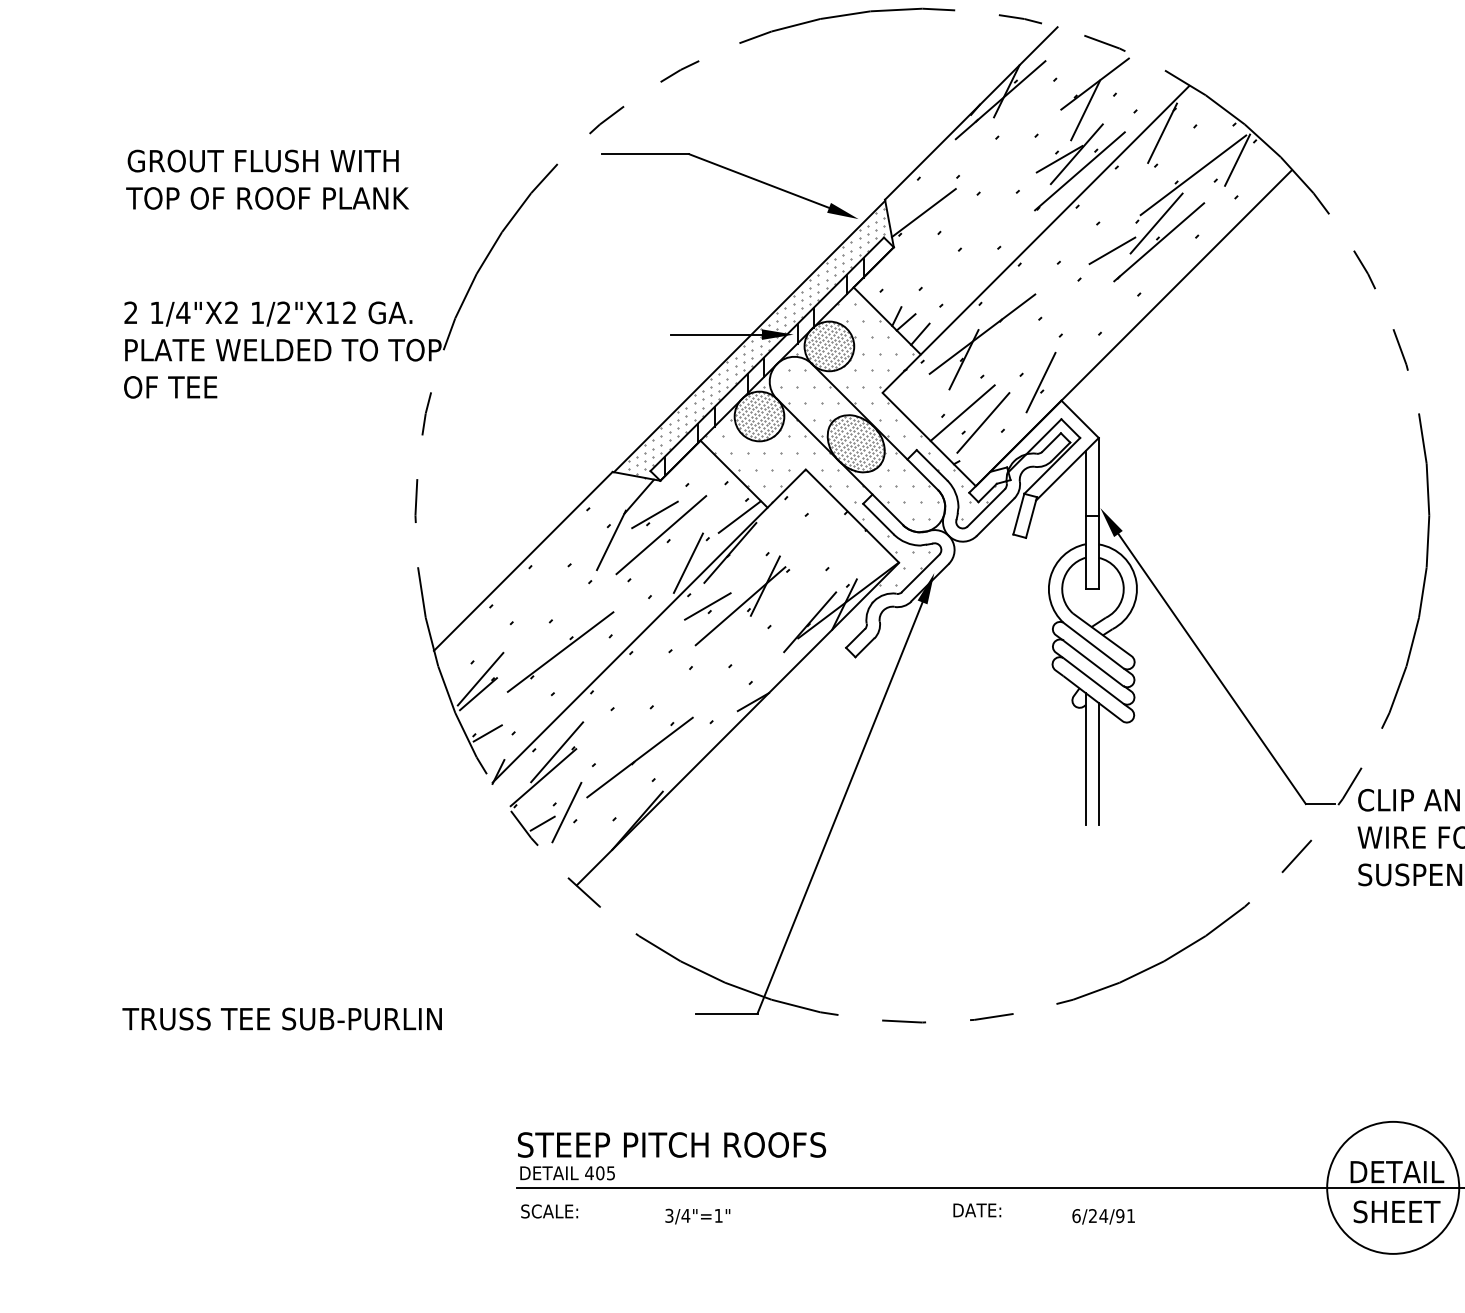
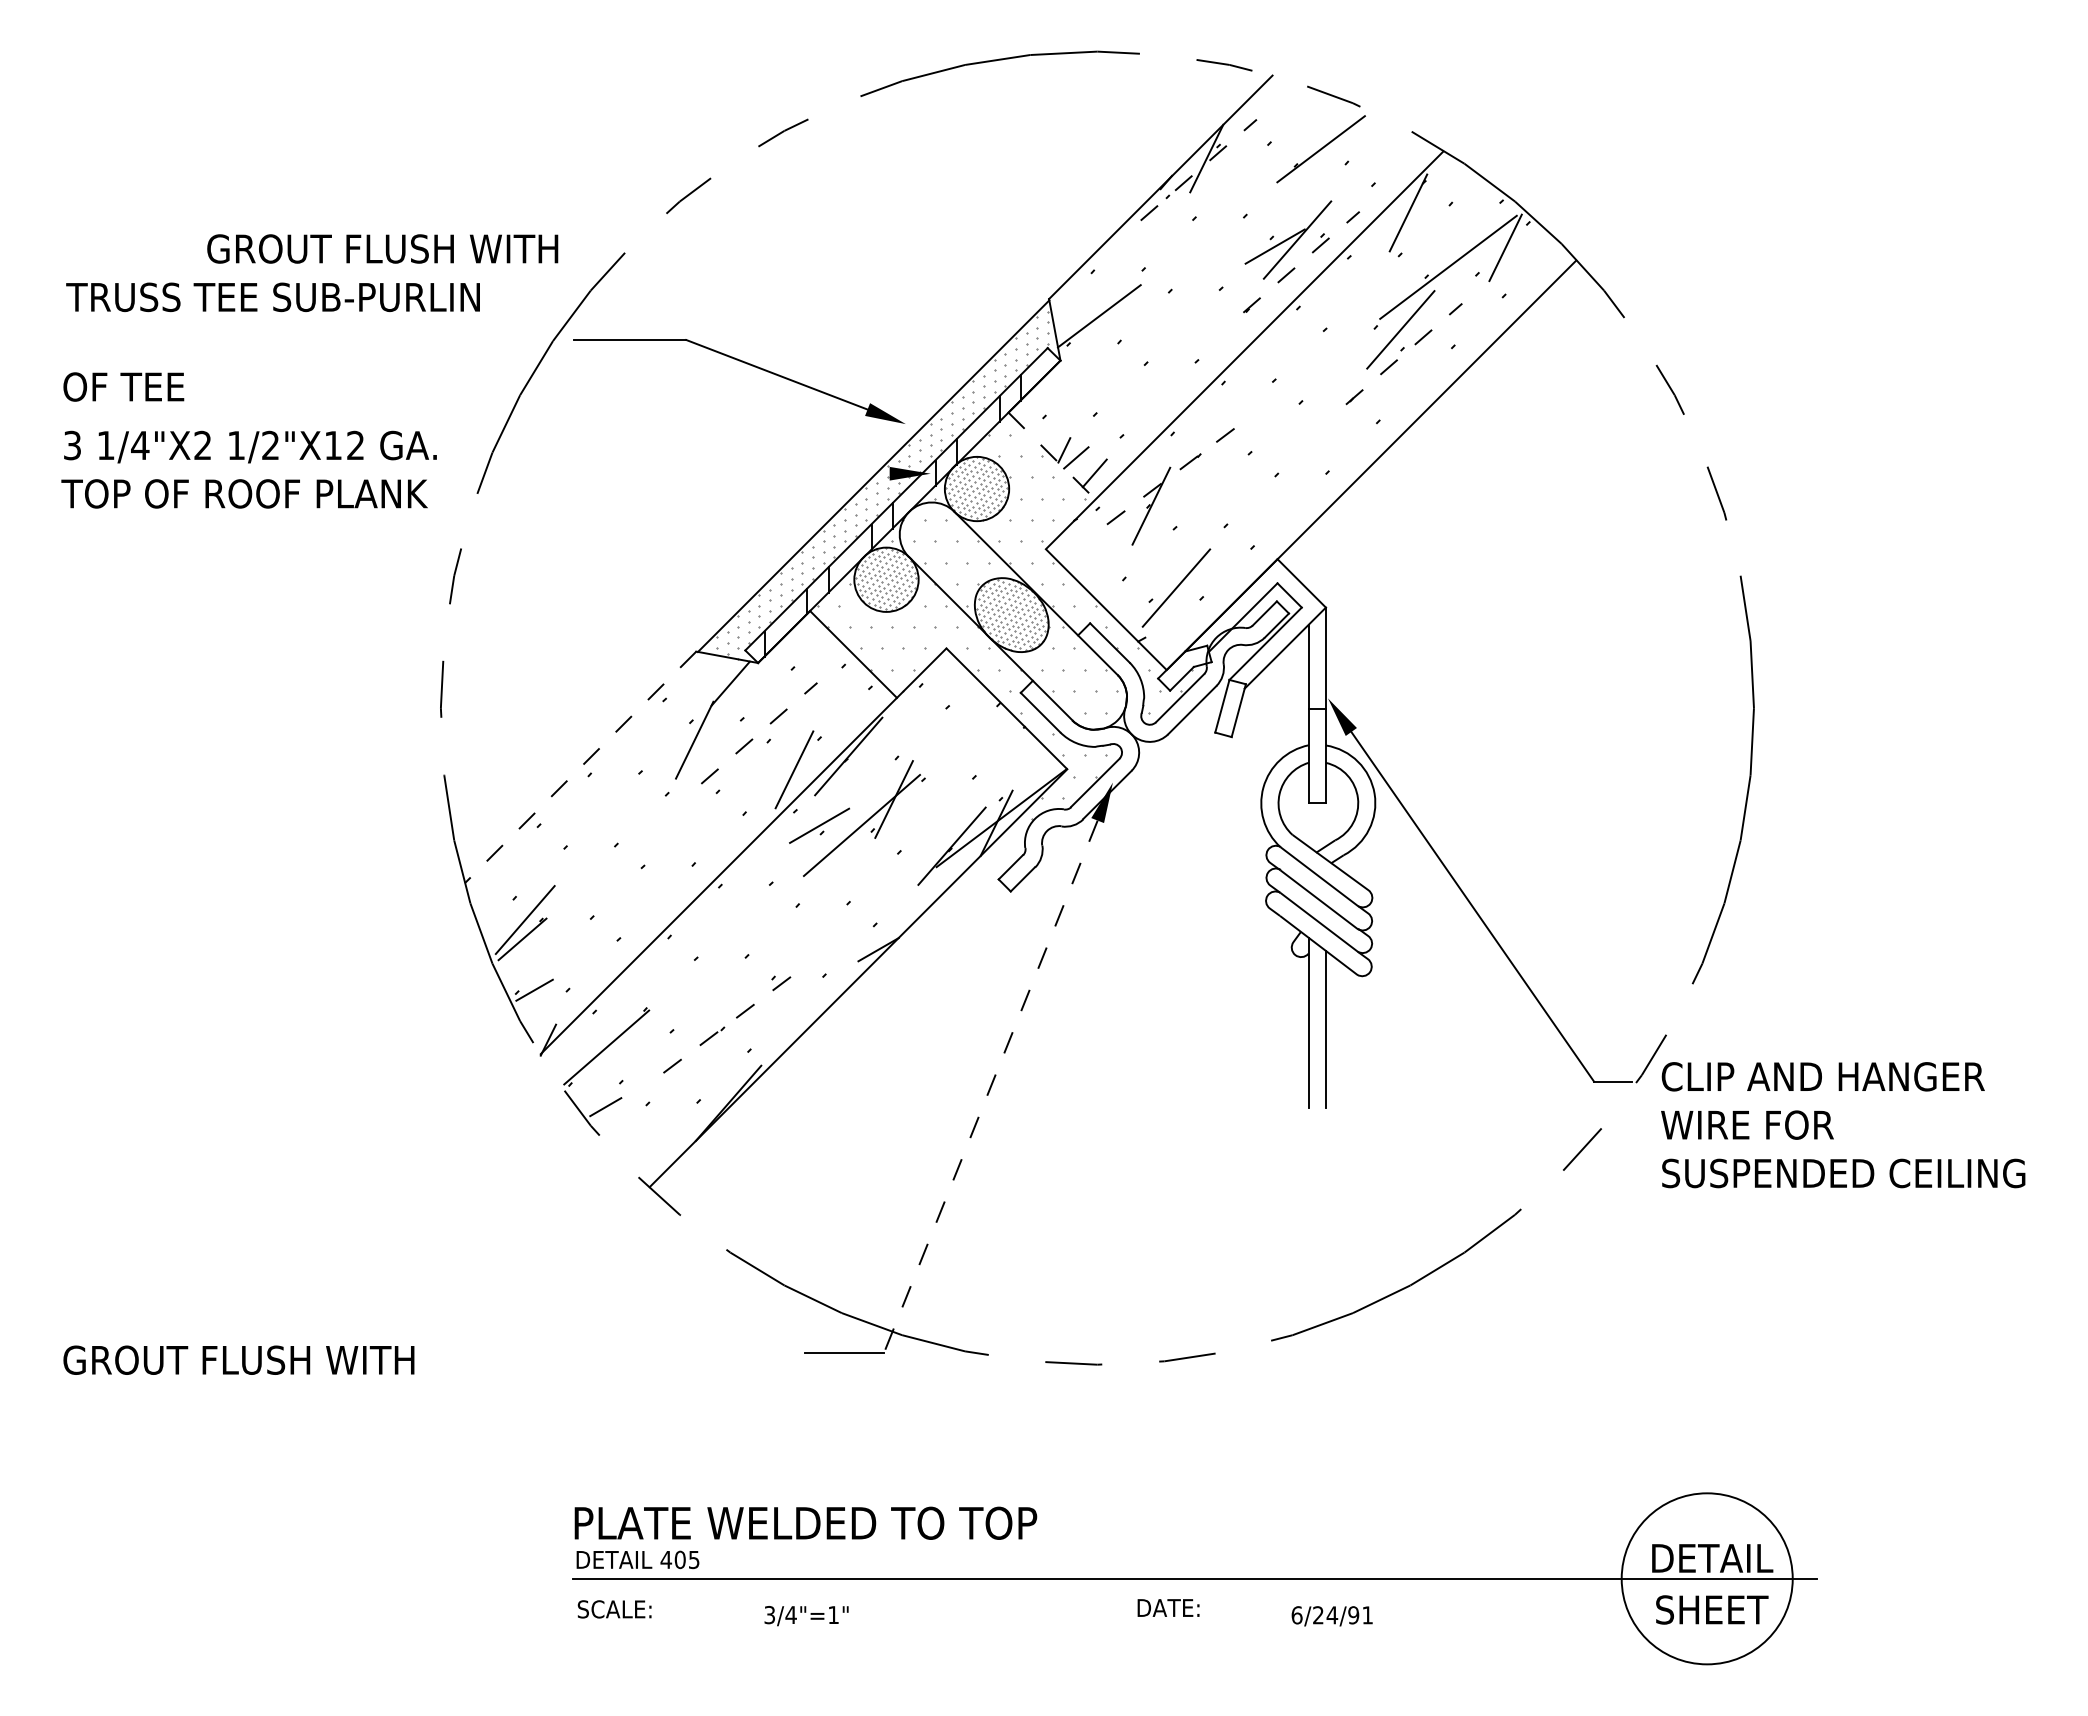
line: (1000, 100) -> (1198, 170), solid -> dashed
line: (1085, 109) -> (1308, 182), removed
text: (263, 160) -> (382, 248), moved
line: (1079, 170) -> (1301, 261), solid -> dashed
part: (735, 173) -> (746, 364), moved
text: (294, 198) -> (284, 297), TOP OF ROOF PLANK -> TRUSS TEE SUB-PURLIN
line: (1159, 241) -> (1404, 353), solid -> dashed
line: (1112, 251) -> (1343, 365), removed
text: (131, 312) -> (72, 445), 2 -> 3
line: (887, 321) -> (1052, 456), solid -> dashed
line: (982, 333) -> (1175, 472), solid -> dashed
line: (716, 334) -> (830, 473), removed
text: (281, 349) -> (267, 493), PLATE WELDED TO TOP -> TOP OF ROOF PLANK
line: (1040, 382) -> (1250, 535), removed
text: (170, 386) -> (123, 386), moved
line: (962, 413) -> (1149, 575), removed
line: (654, 515) -> (750, 707), removed
line: (739, 516) -> (860, 709), removed
line: (661, 535) -> (759, 733), solid -> dashed
line: (523, 561) -> (580, 767), solid -> dashed
line: (560, 651) -> (628, 884), removed
line: (556, 752) -> (623, 1014), removed
line: (639, 757) -> (731, 1021), solid -> dashed
line: (839, 807) -> (990, 1086), solid -> dashed
line: (566, 812) -> (636, 1092), removed
text: (282, 1018) -> (268, 1359), TRUSS TEE SUB-PURLIN -> GROUT FLUSH WITH
text: (696, 1144) -> (805, 1522), STEEP PITCH ROOFS -> PLATE WELDED TO TOP

